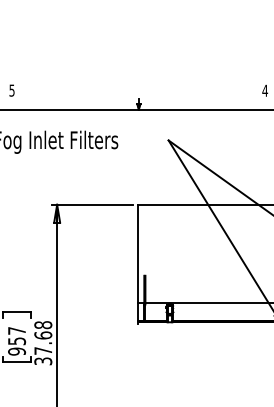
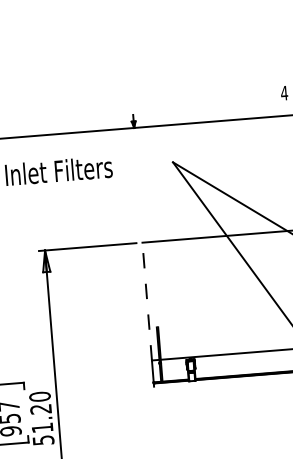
line: (138, 253) -> (147, 301), solid -> dashed
text: (43, 342) -> (41, 417), 37.68 -> 51.20

